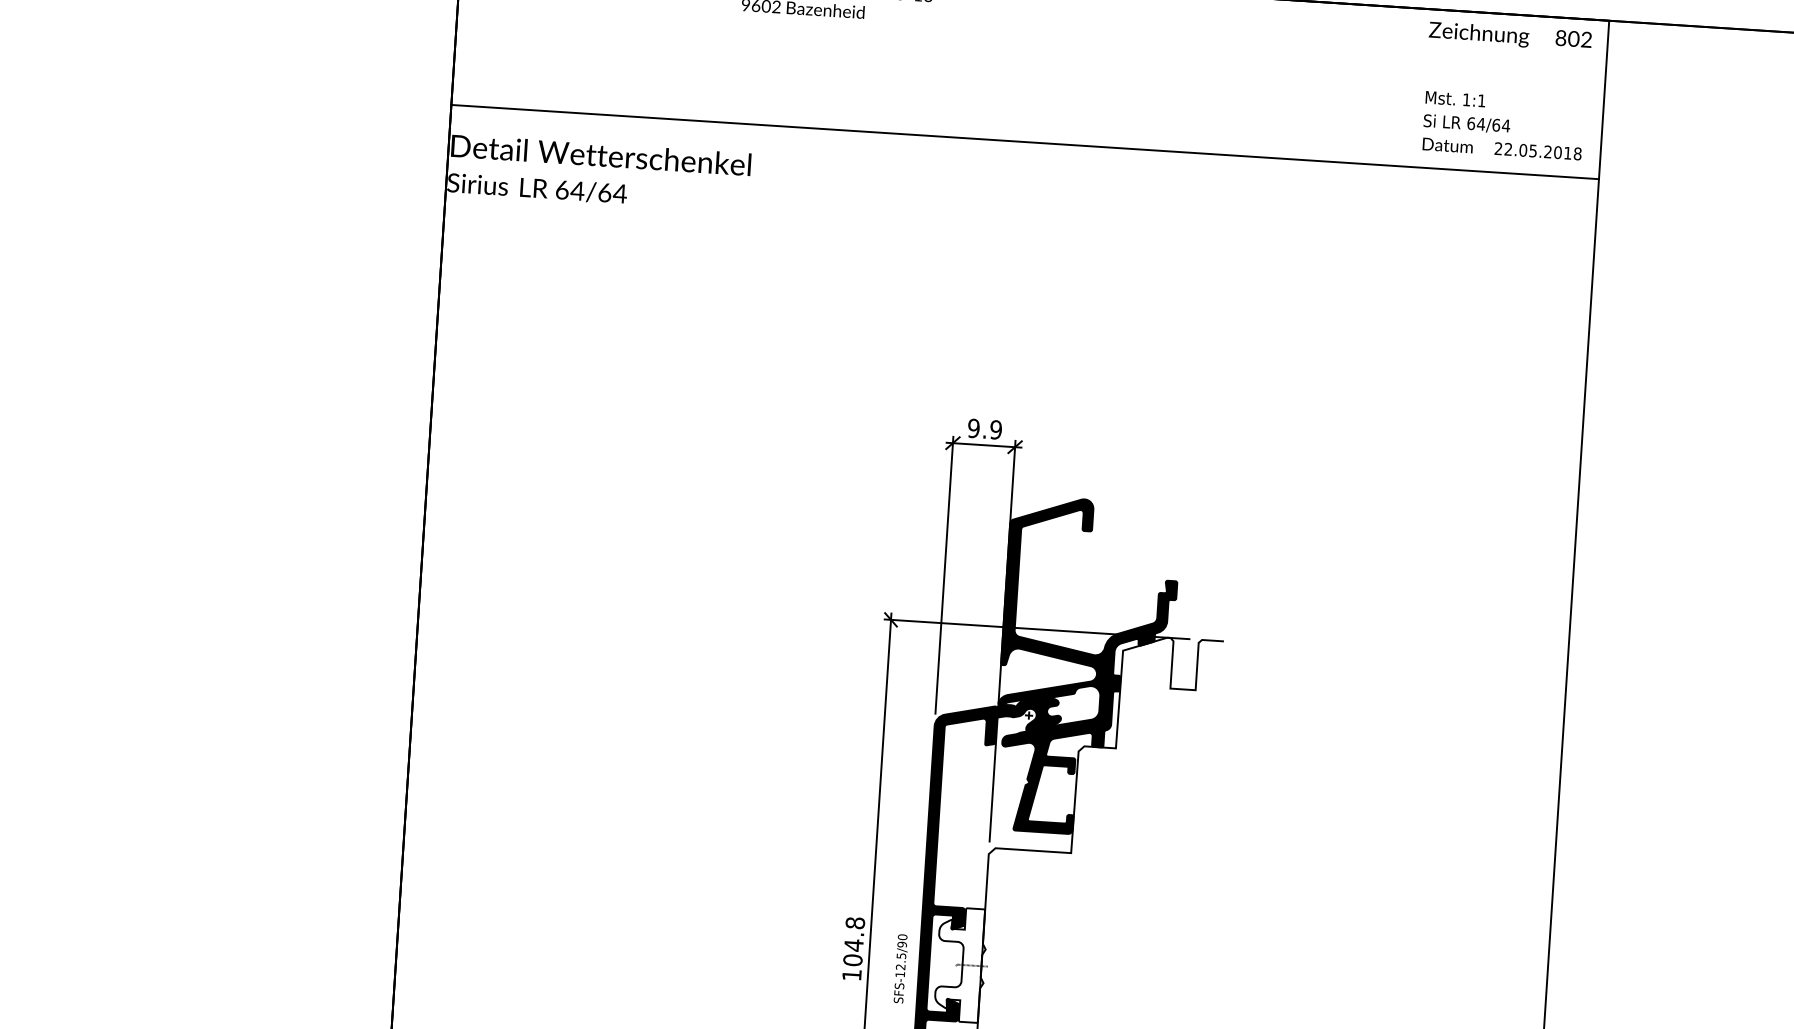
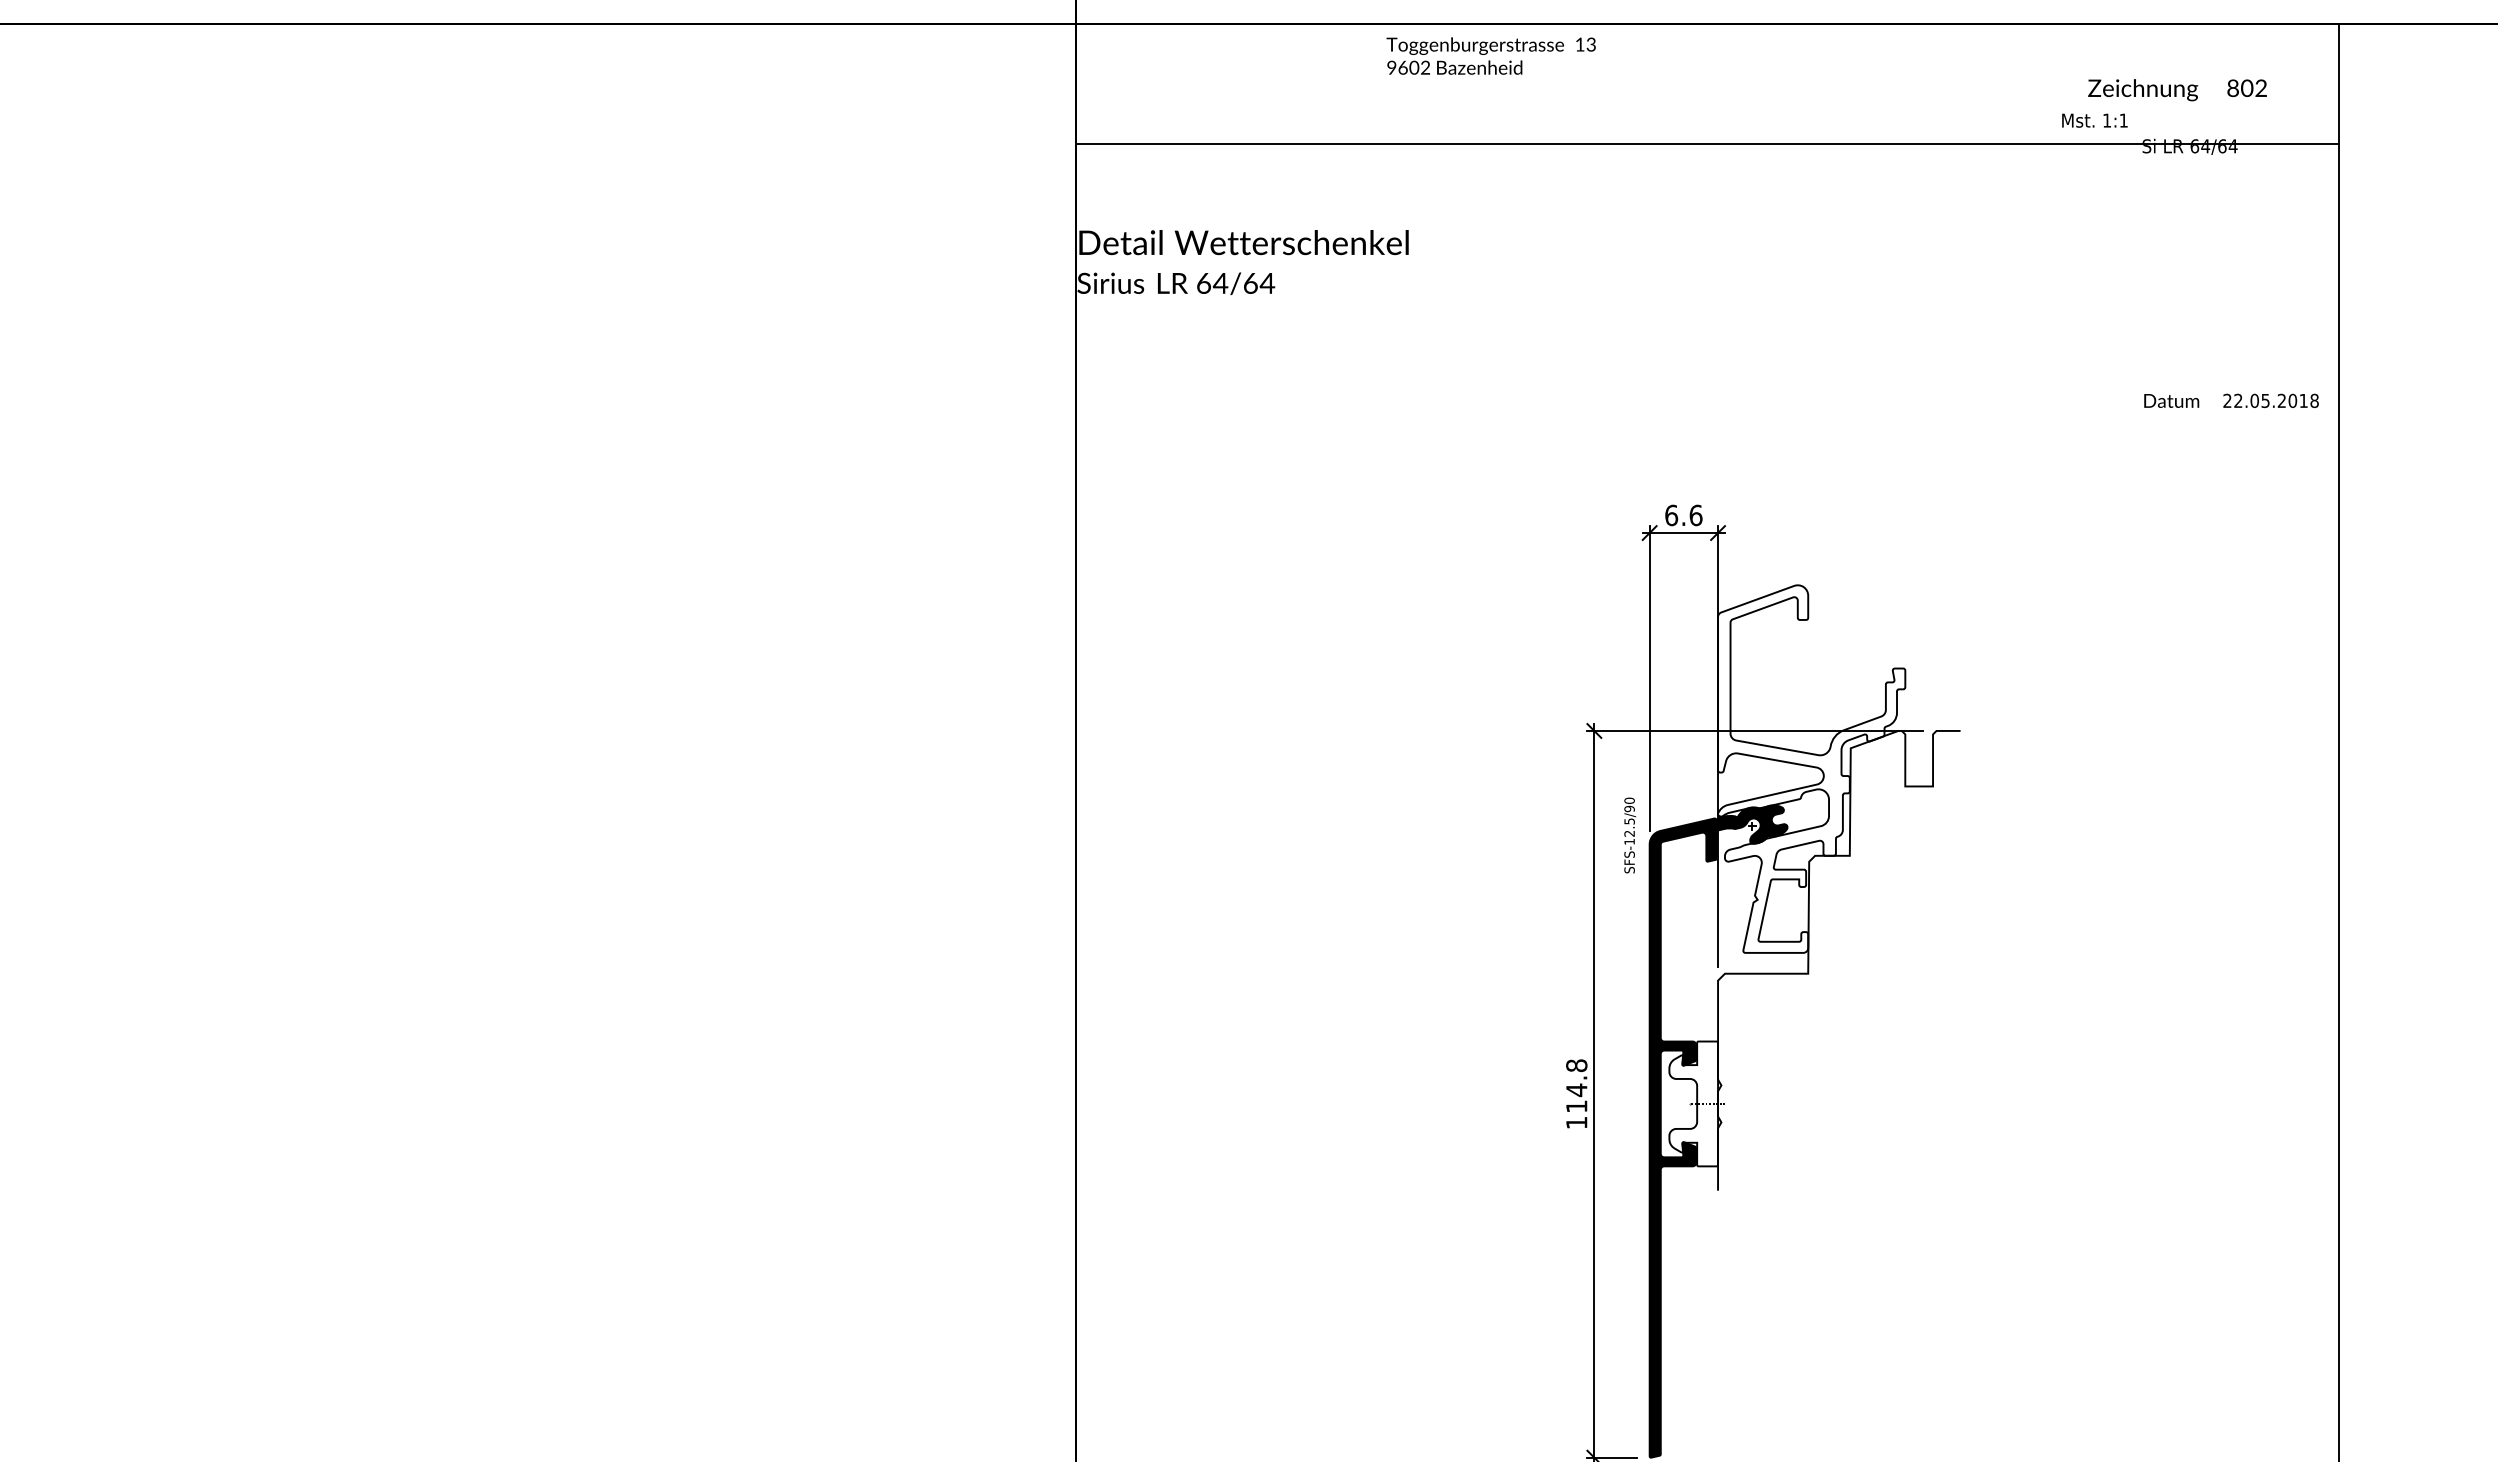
text: (1510, 36) -> (2177, 90), moved
text: (1455, 99) -> (2094, 120), moved
line: (1025, 142) -> (1707, 144), moved
text: (1502, 148) -> (2231, 400), moved
text: (984, 429) -> (1683, 515), 9.9 -> 6.6
fill: (1086, 666) -> (1811, 768), removed
text: (852, 960) -> (1576, 1106), 104.8 -> 114.8
text: (900, 968) -> (1629, 835), moved

